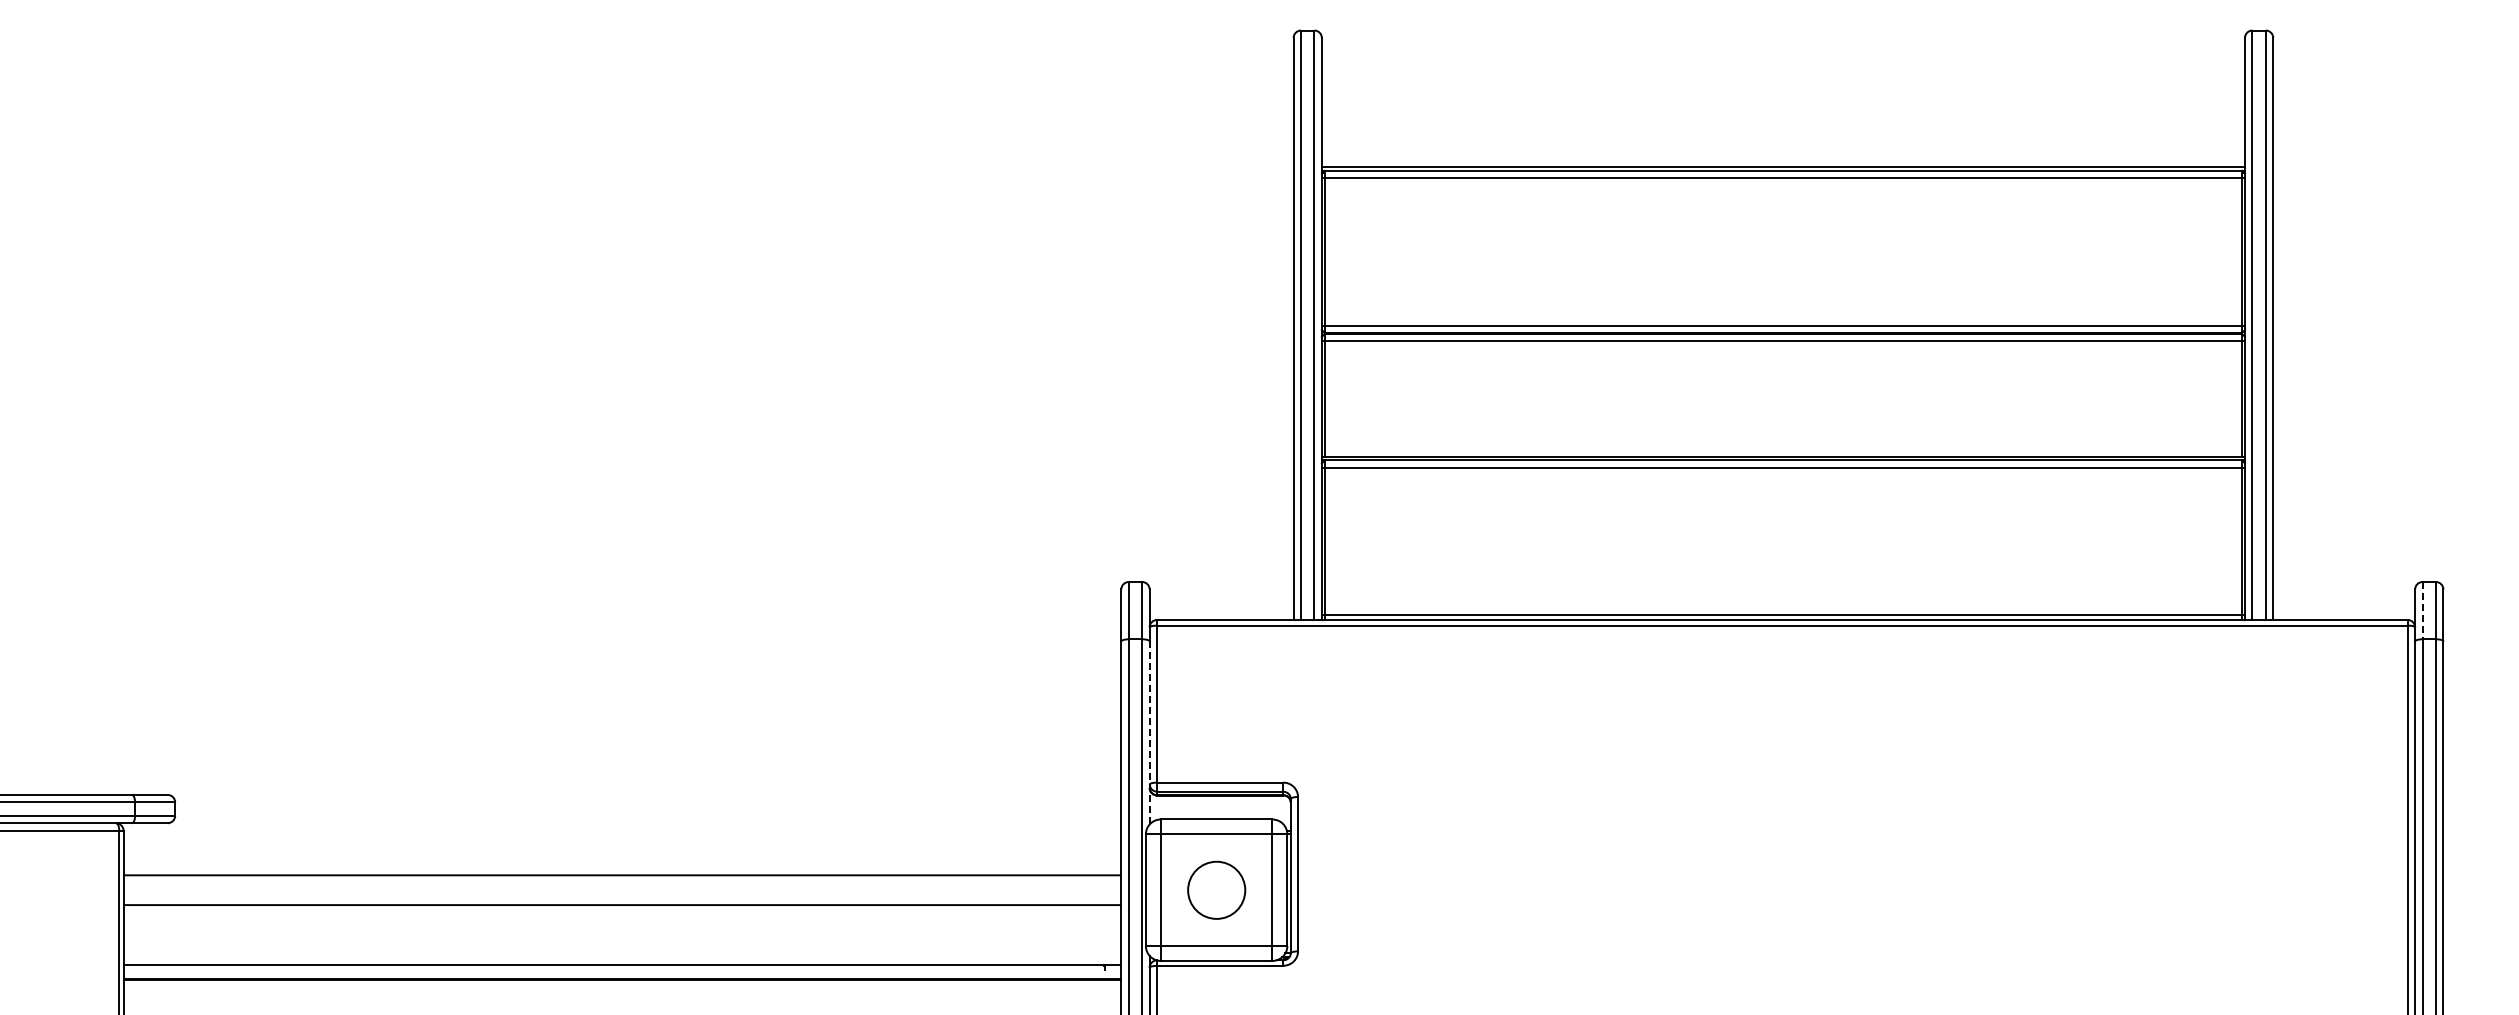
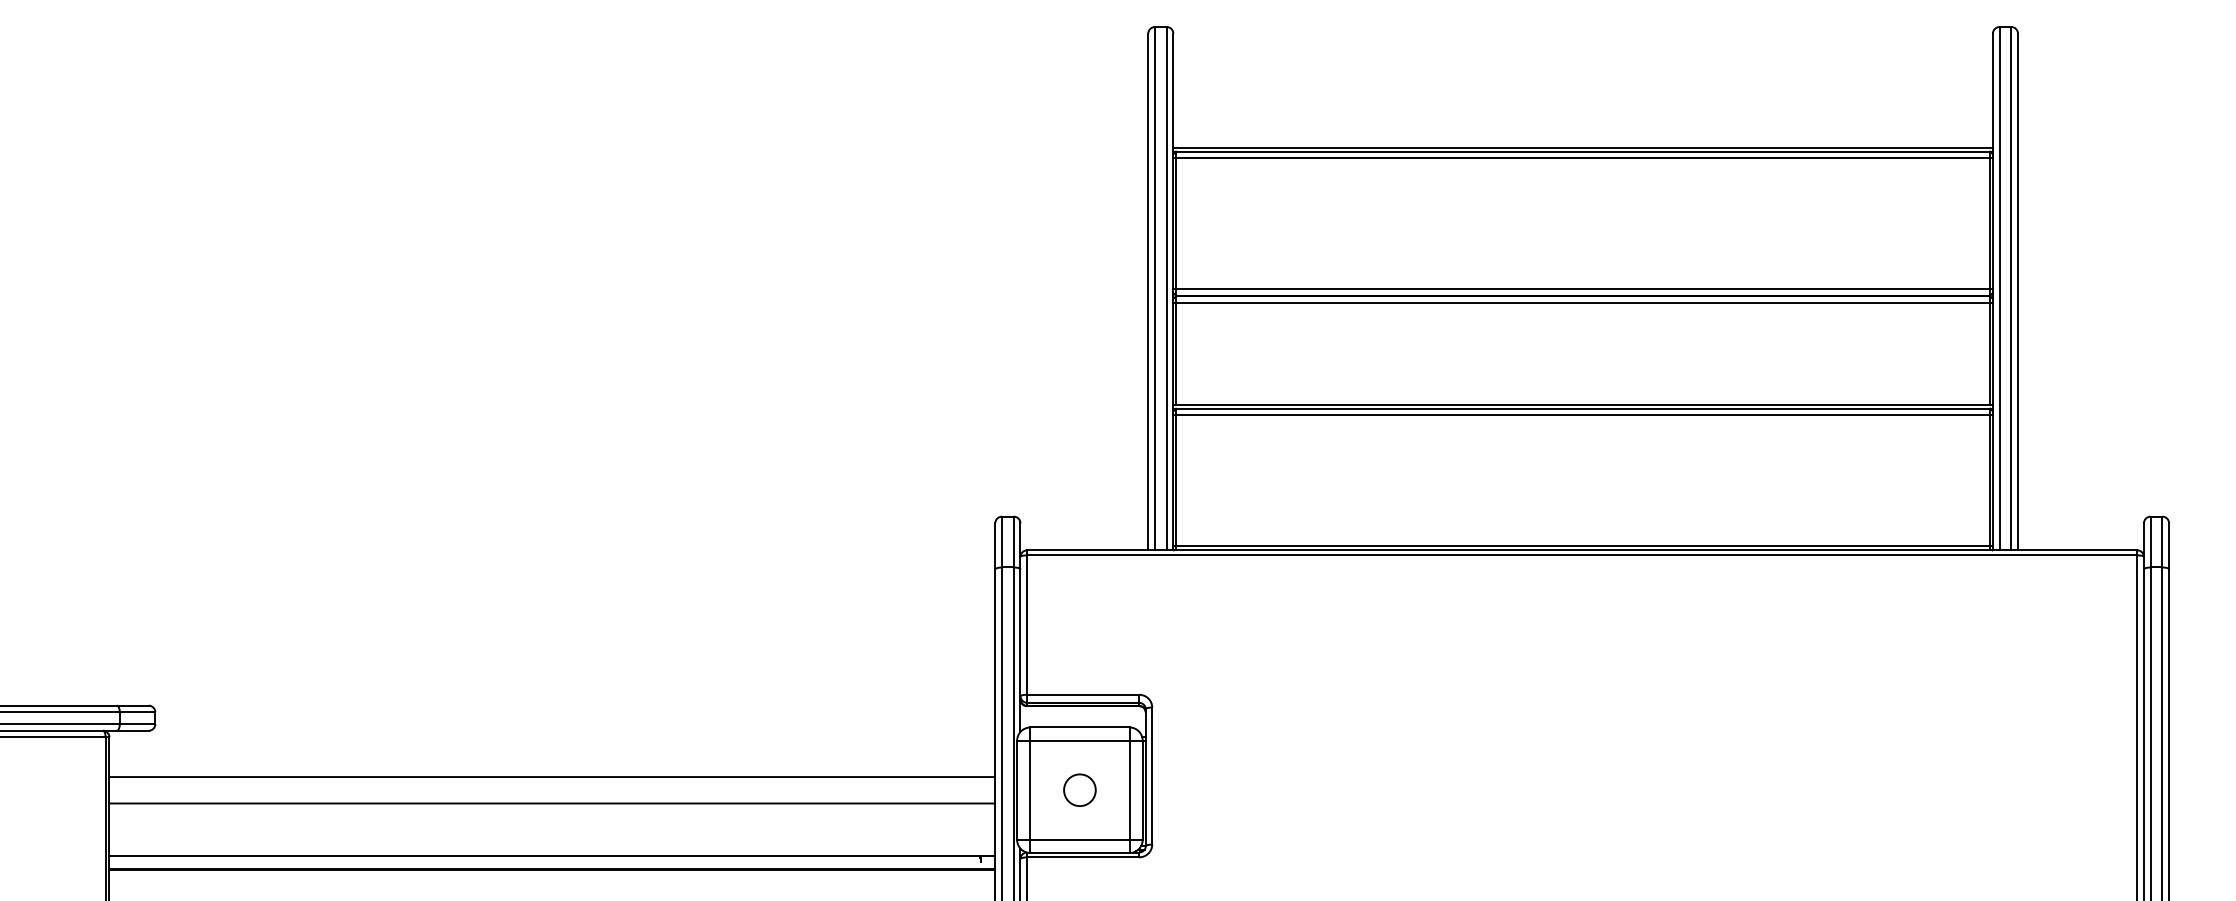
line: (2422, 610) -> (2150, 541), dashed -> solid
line: (1149, 732) -> (1020, 650), dashed -> solid
circle: (1216, 889) -> (1079, 789), size x0.62

